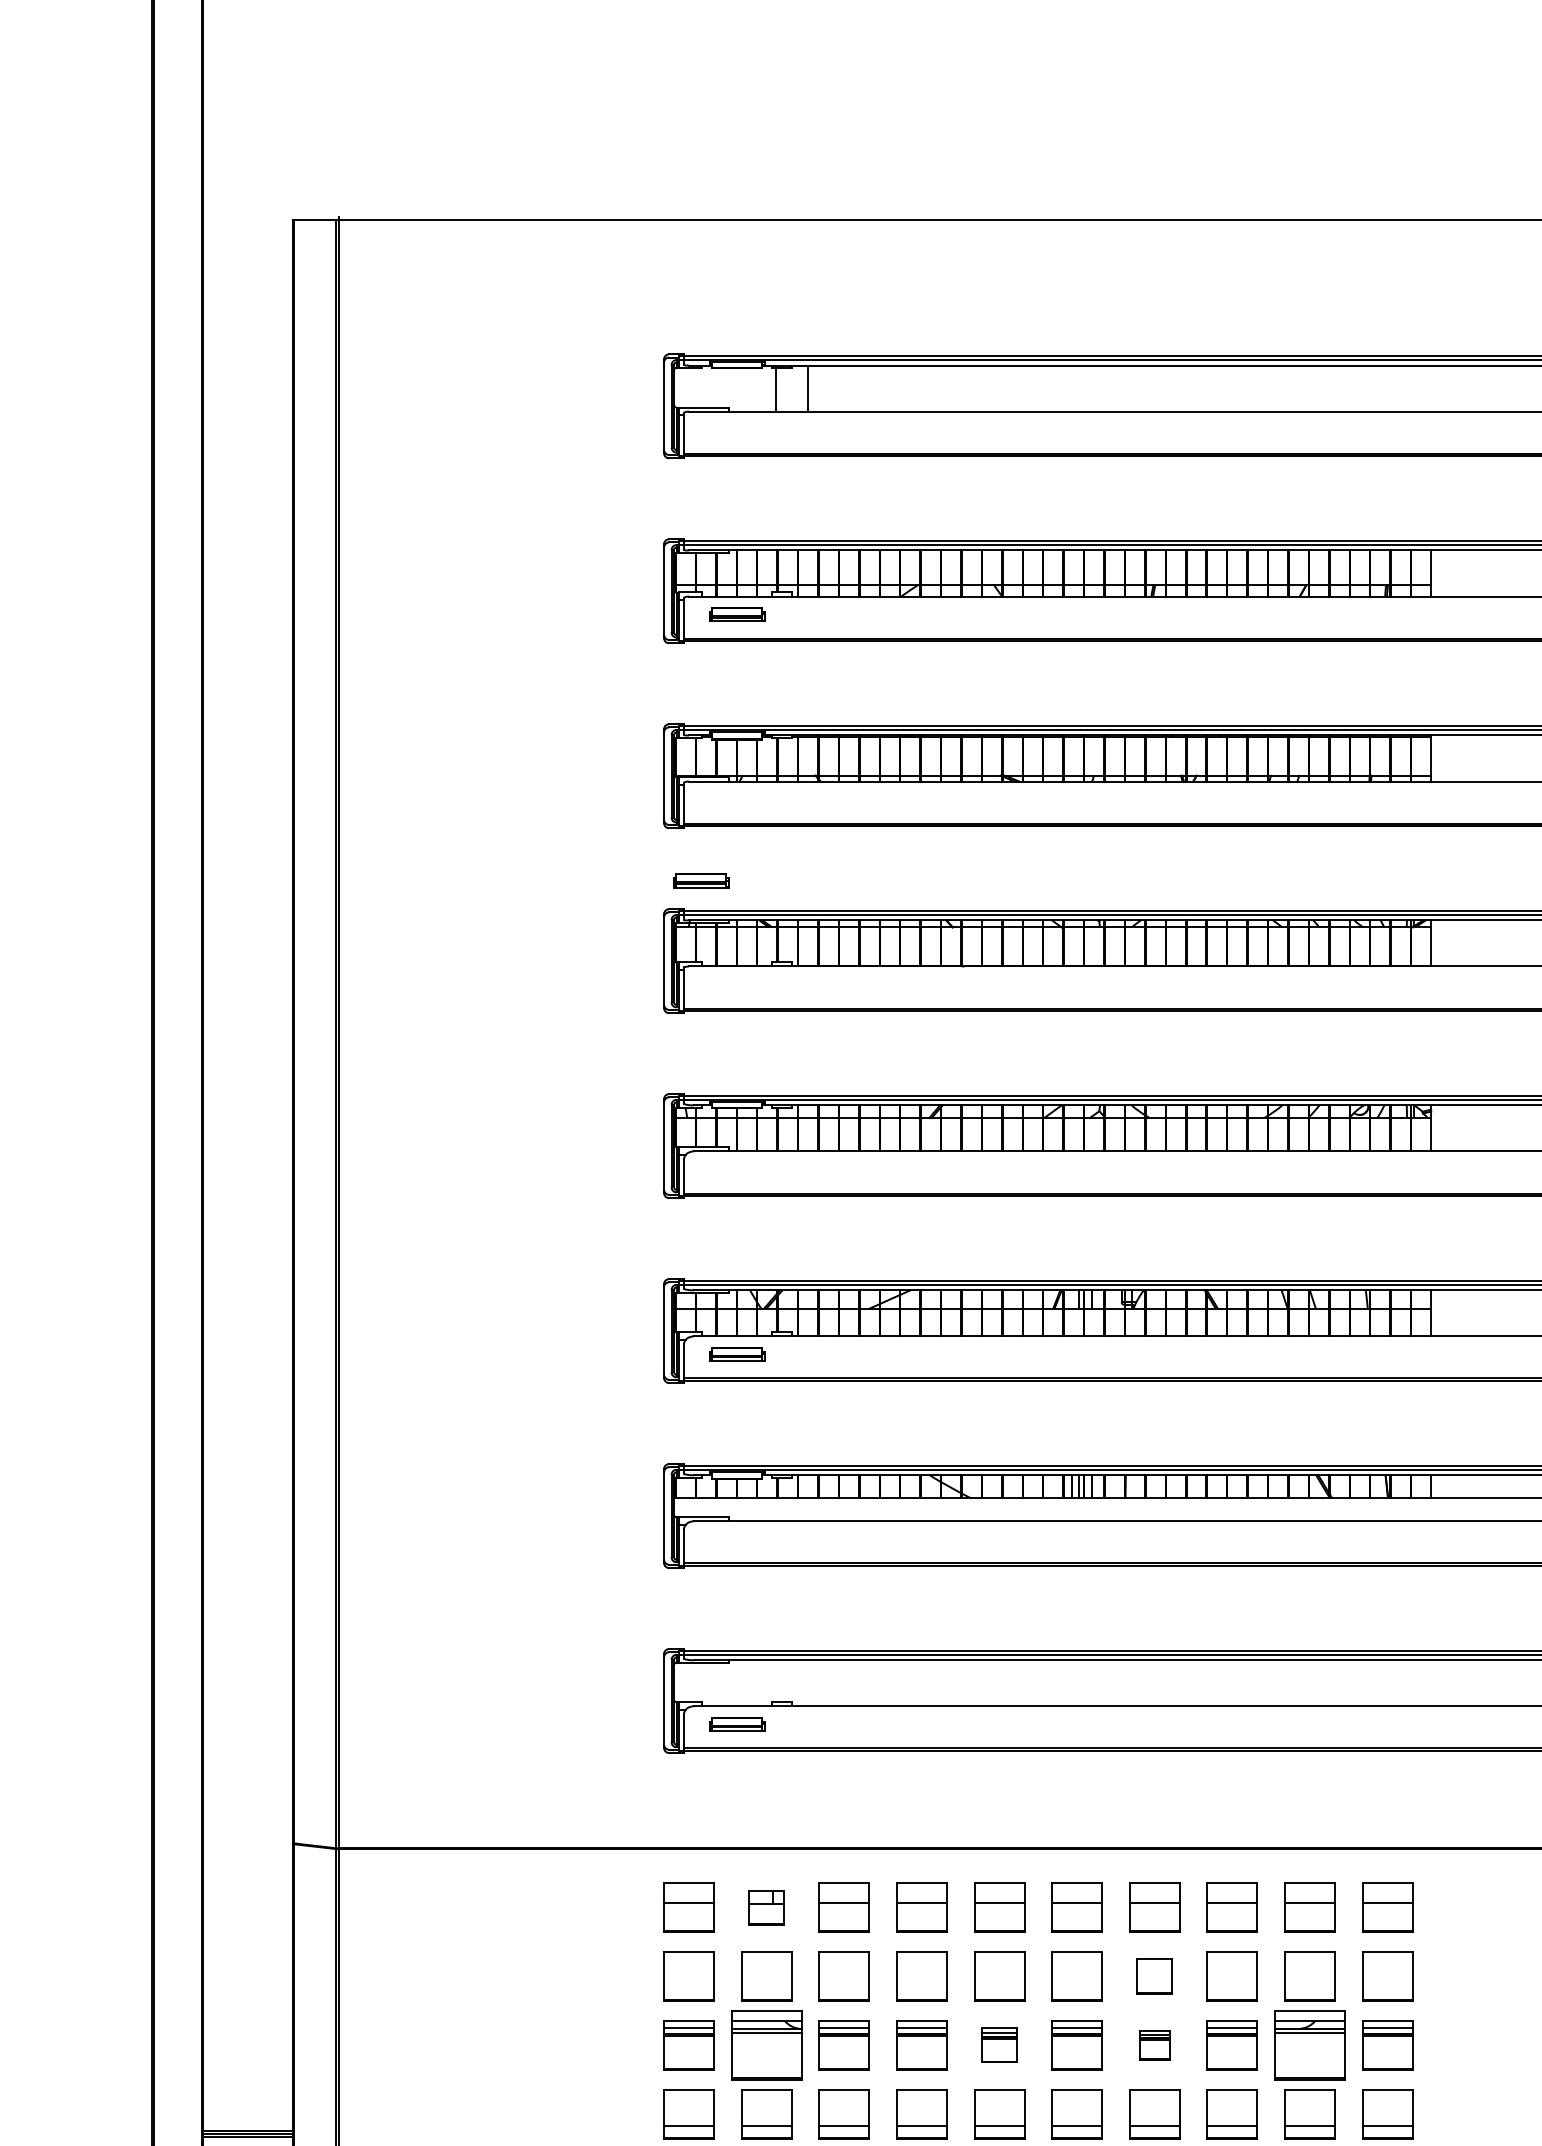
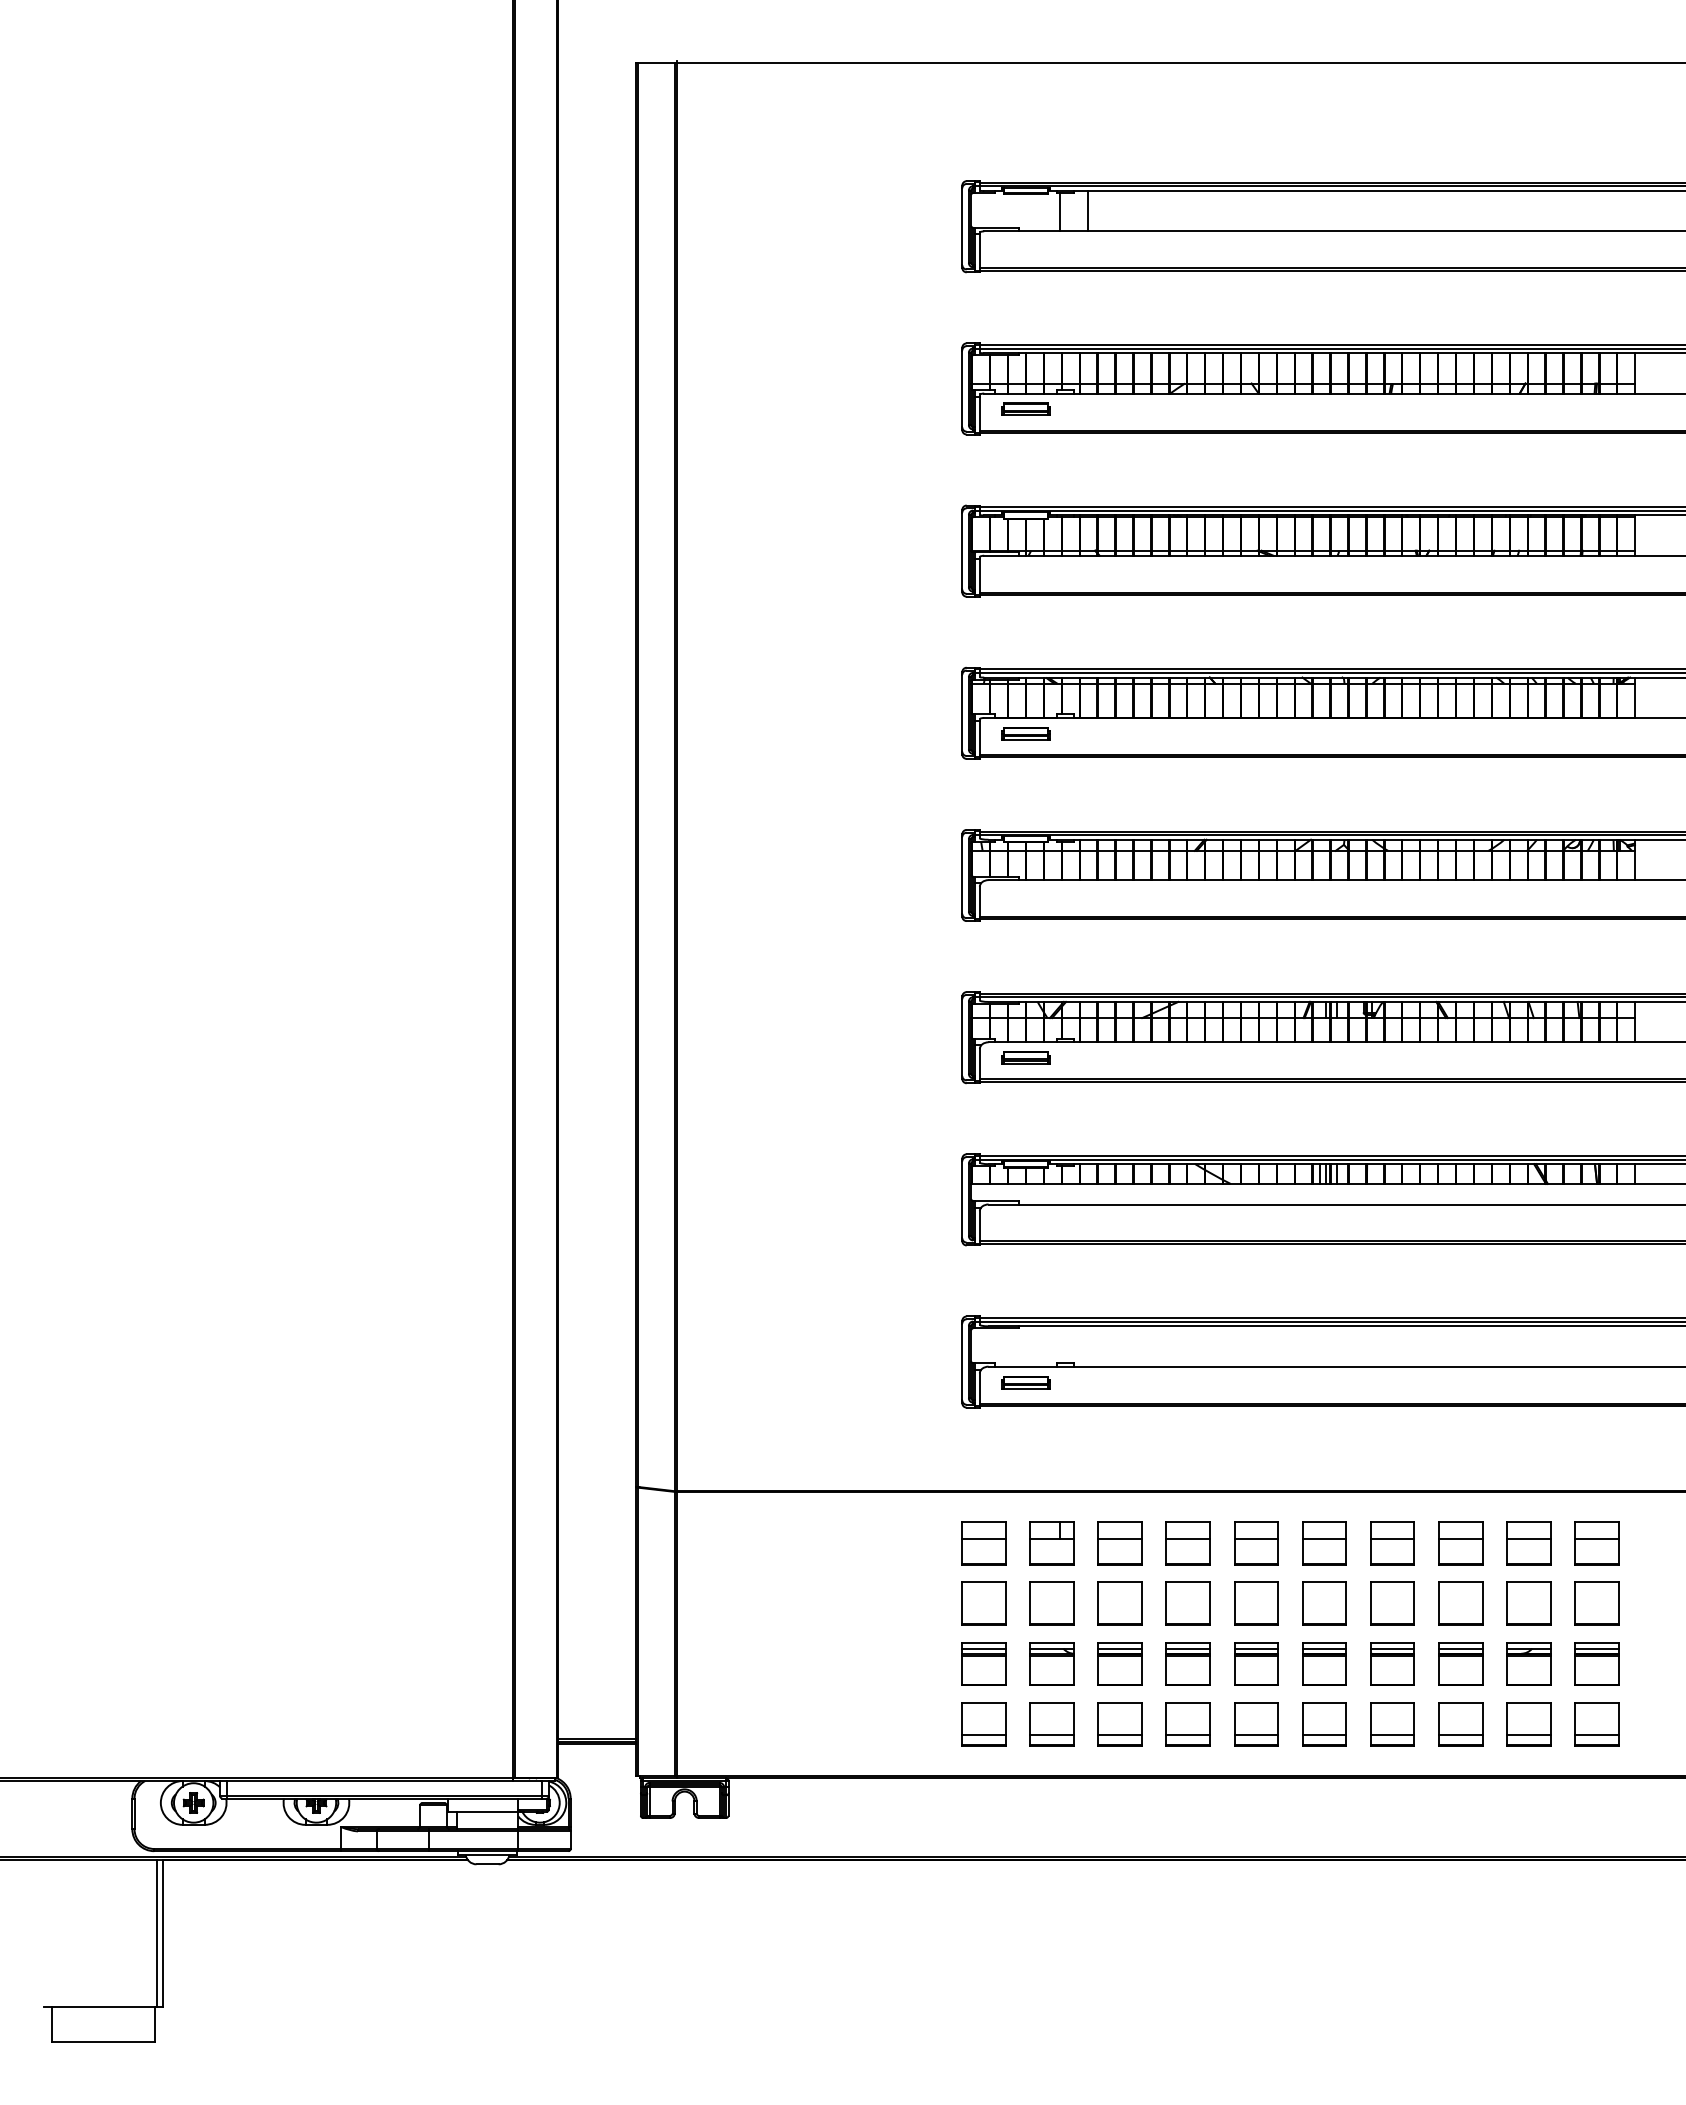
part: (700, 880) -> (1025, 733), moved
part: (765, 1907) -> (1051, 1543), size x1.43
part: (1154, 1976) -> (1392, 1603), size x1.43
part: (765, 2044) -> (1051, 1663), size x0.71
part: (999, 2044) -> (1256, 1663), size x1.43
part: (1154, 2044) -> (1392, 1663), size x1.67
part: (1309, 2044) -> (1528, 1663), size x0.71

